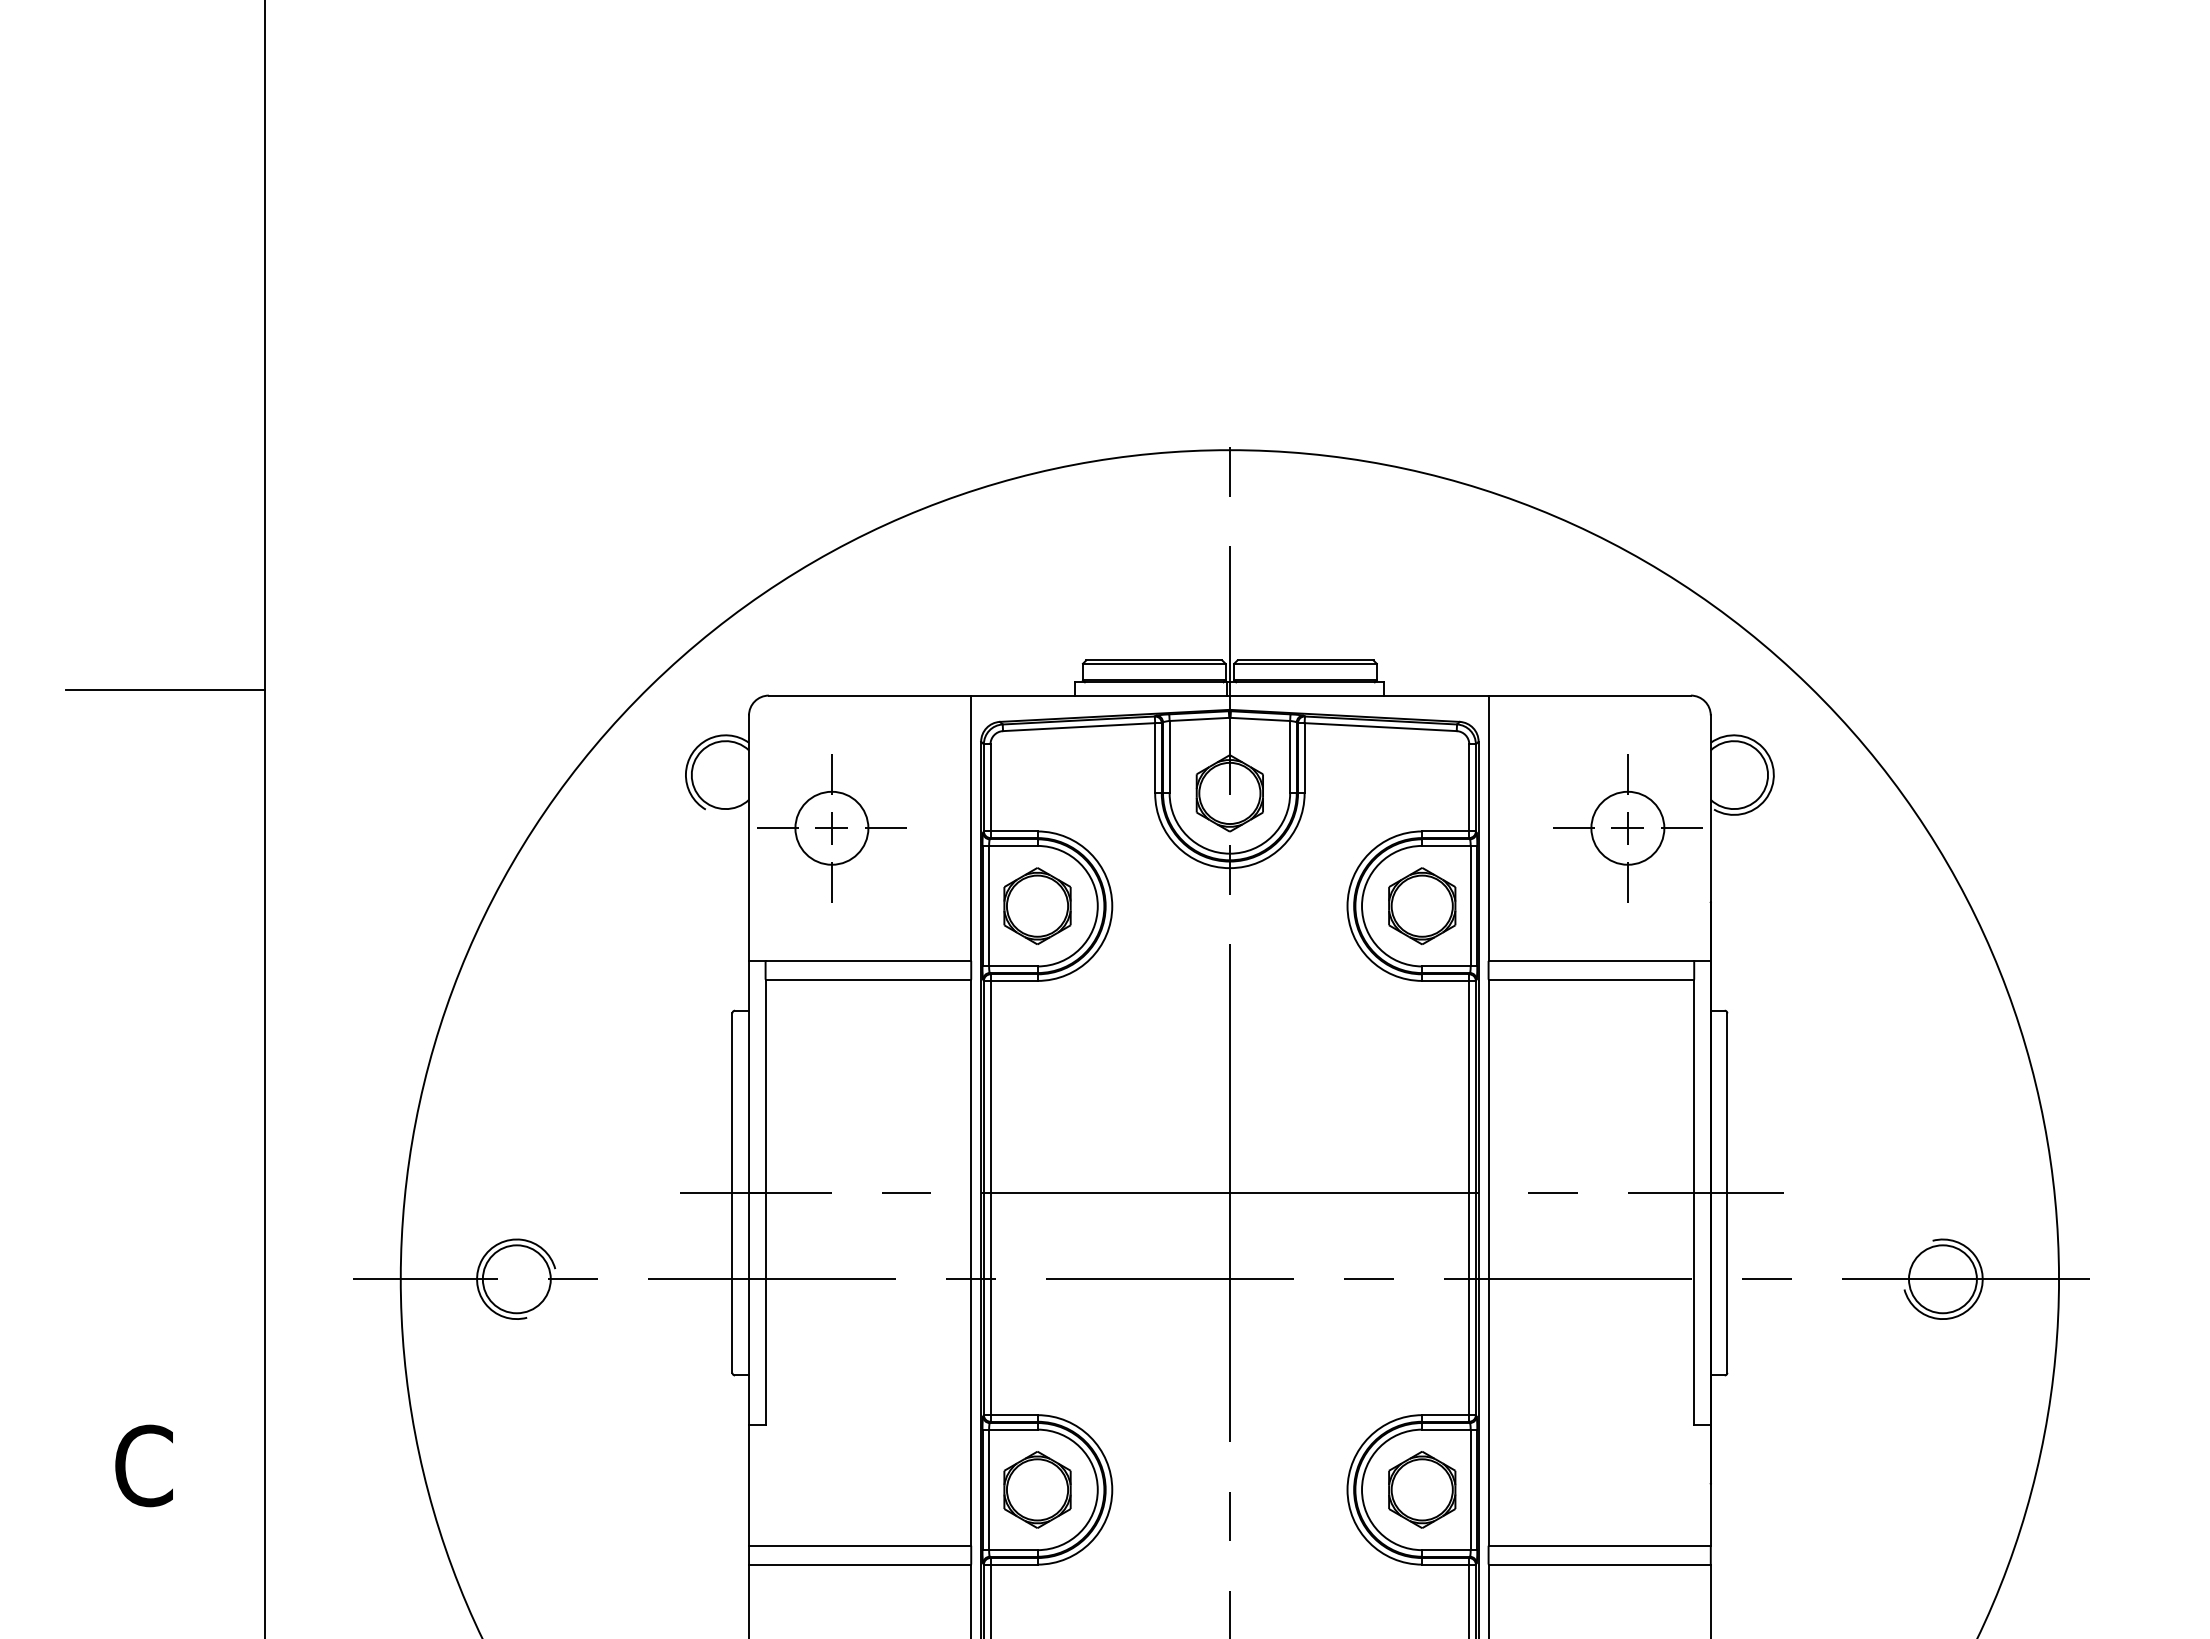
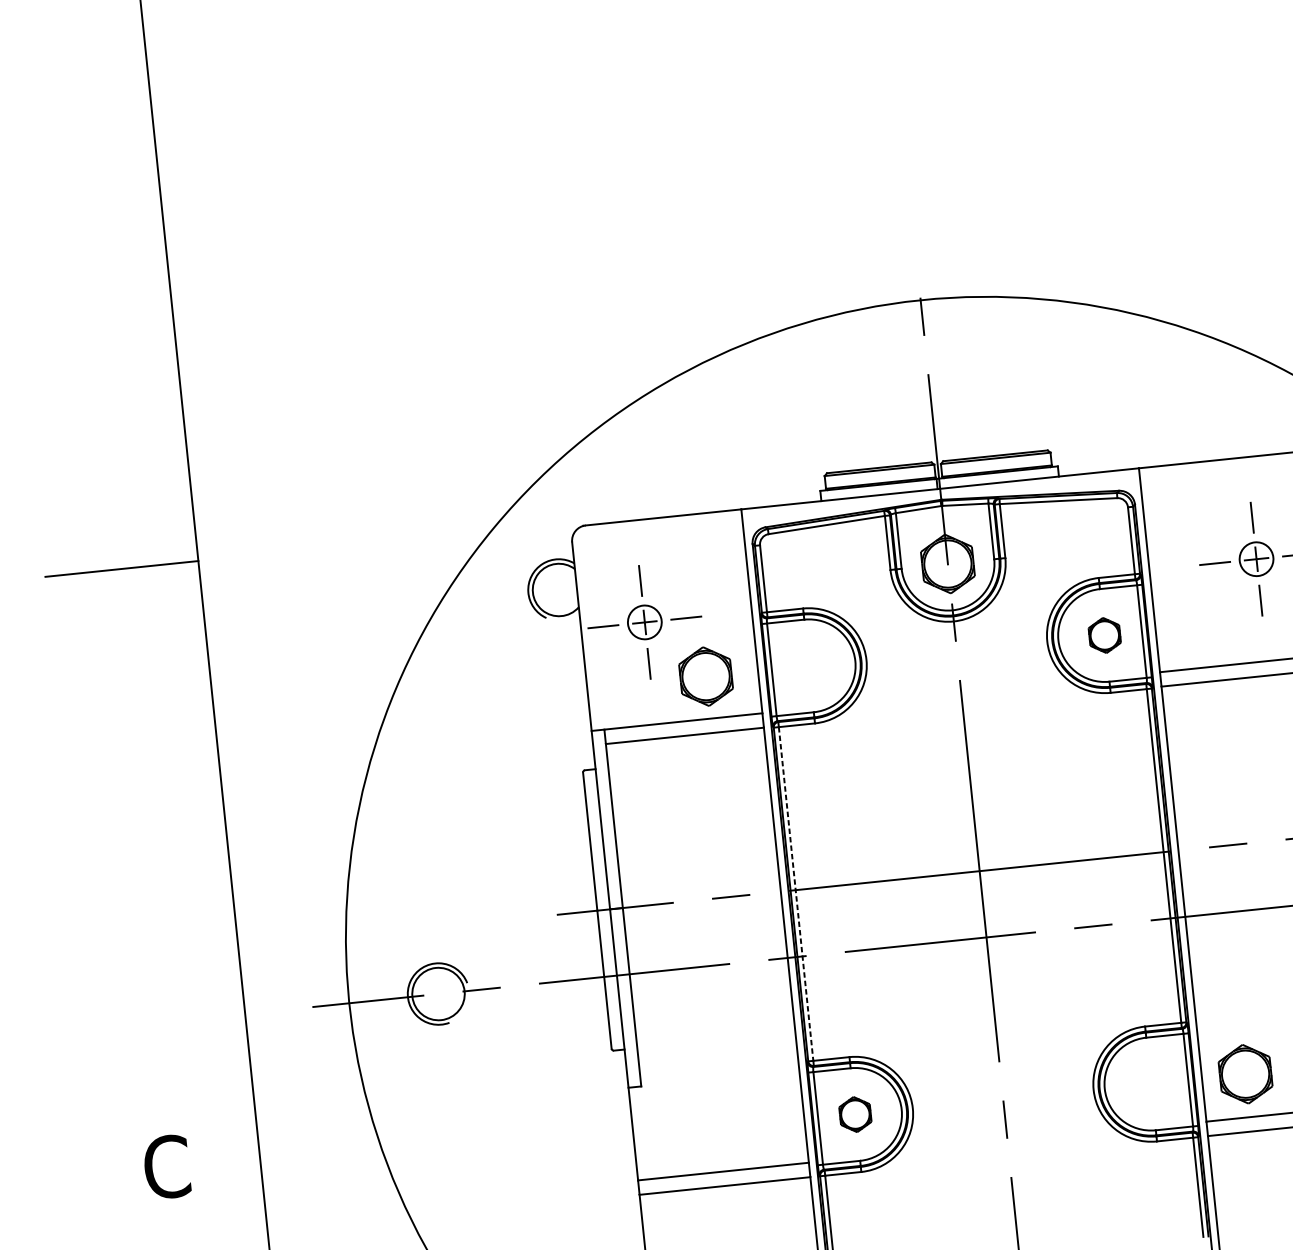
circle: (831, 827) -> (644, 621), size x0.6
circle: (1627, 827) -> (1256, 558), size x0.6
part: (1037, 905) -> (705, 676), moved
part: (1422, 906) -> (1104, 635), size x0.6
line: (990, 1198) -> (796, 894), solid -> dashed
part: (1037, 1489) -> (855, 1114), size x0.6
part: (1422, 1489) -> (1245, 1073), moved

